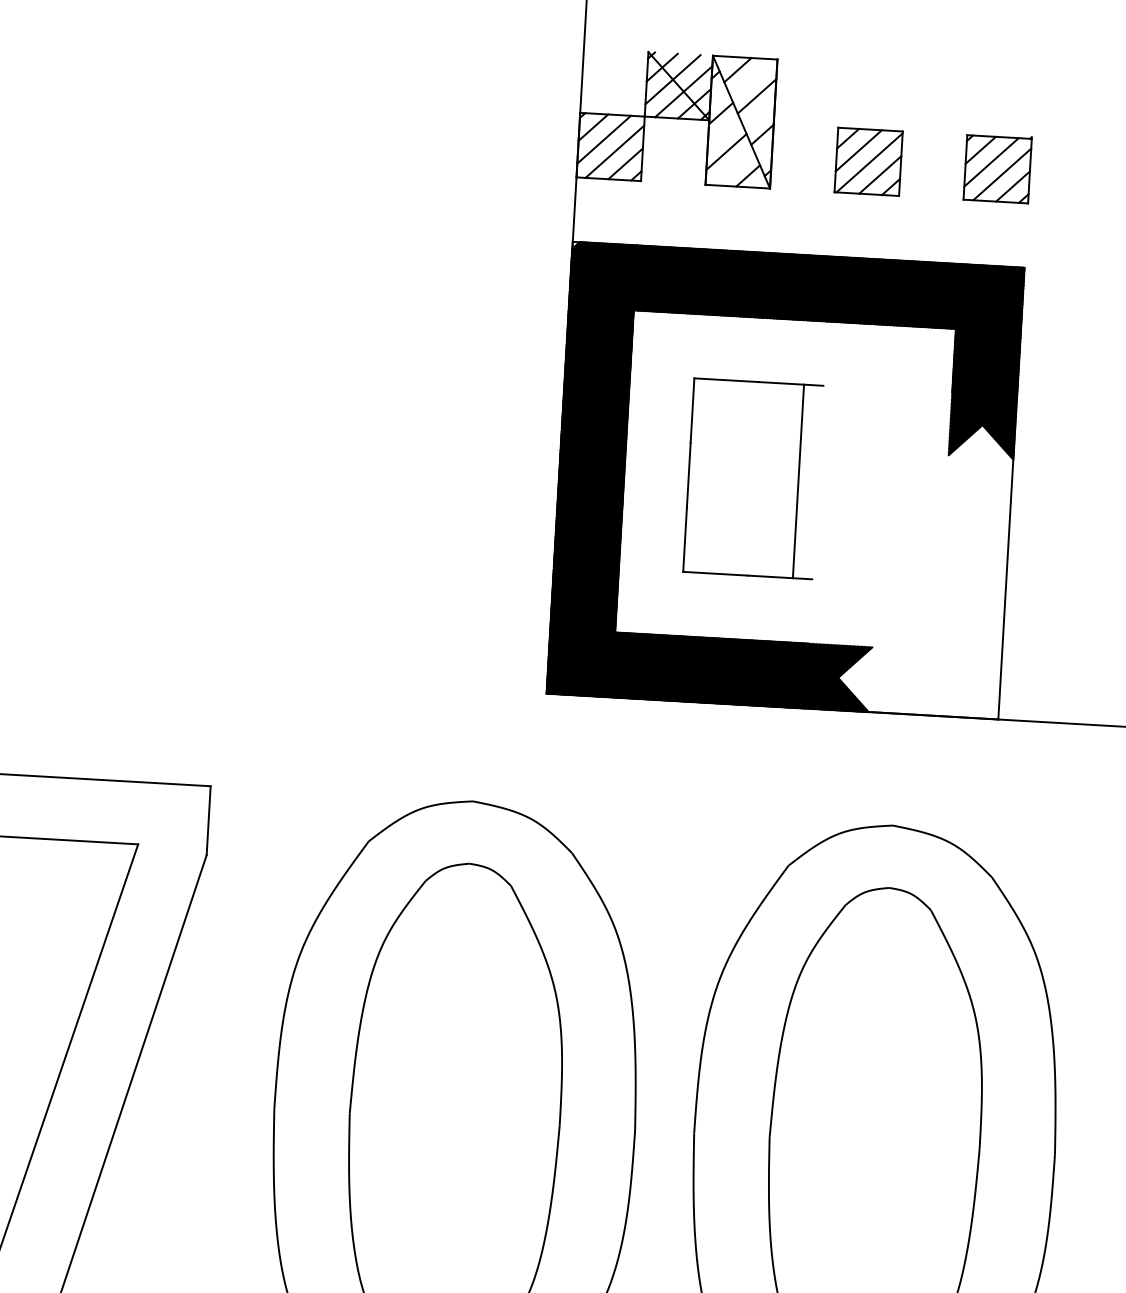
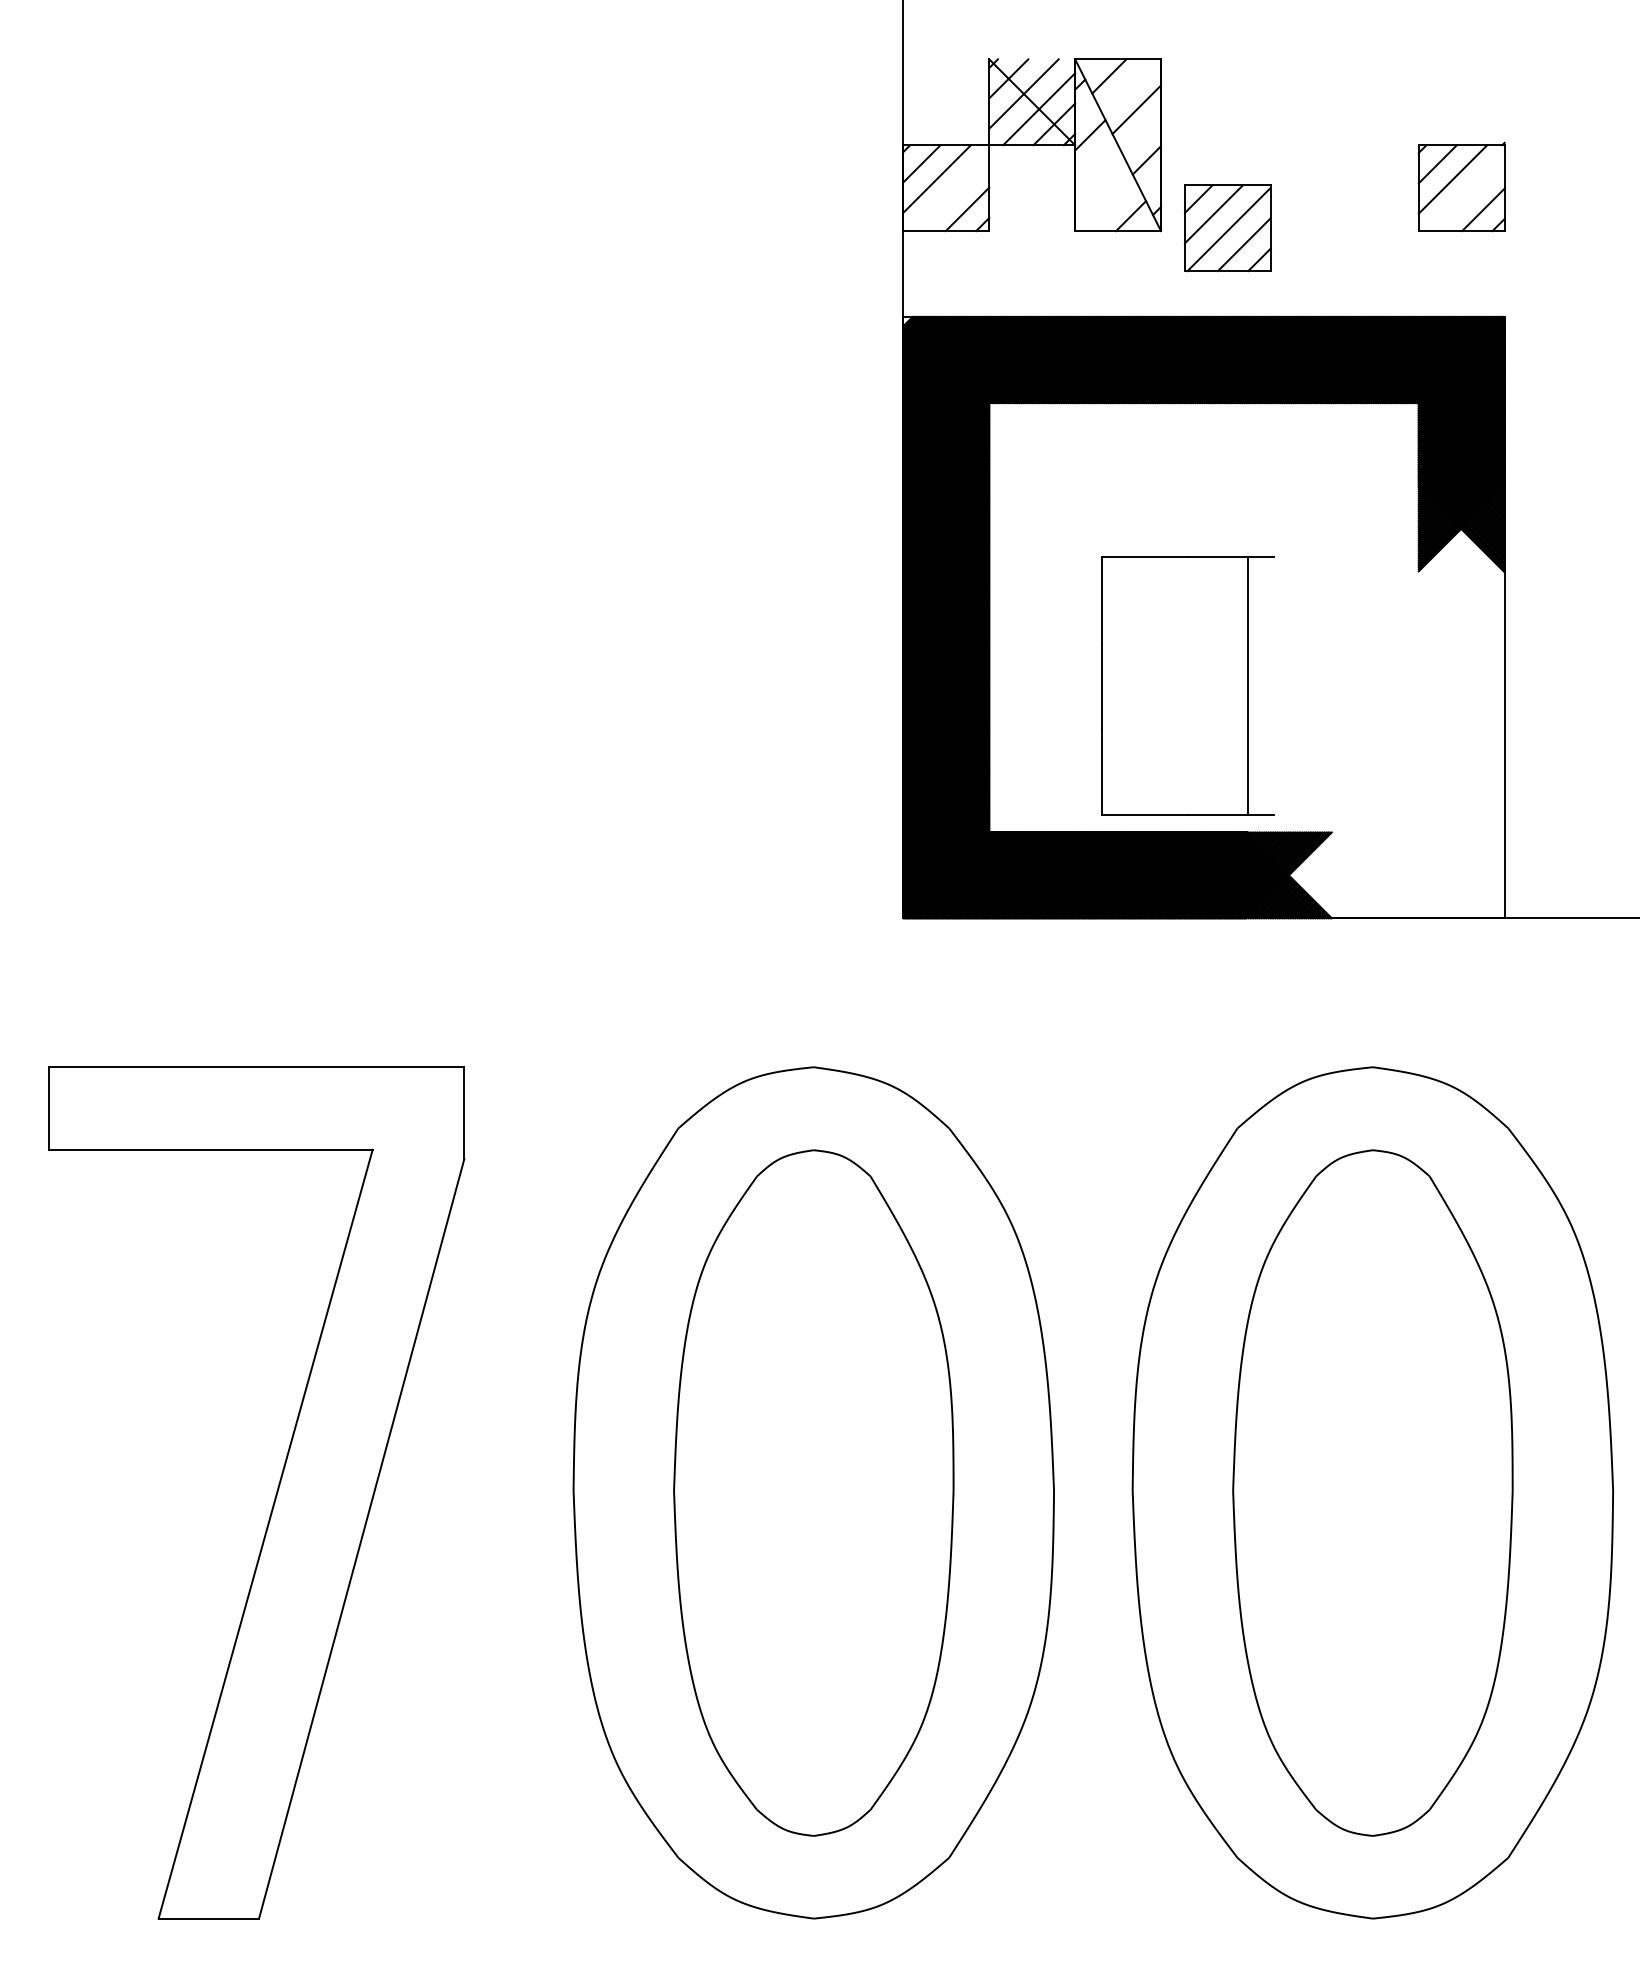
line: (726, 151) -> (1100, 185), removed
line: (615, 152) -> (952, 194), removed
part: (868, 162) -> (1227, 228), moved
line: (1001, 174) -> (1467, 194), removed
part: (752, 478) -> (1187, 685), moved

